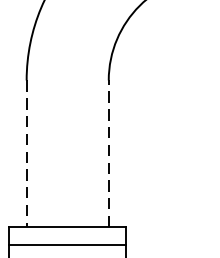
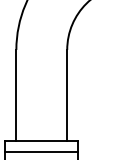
line: (109, 152) -> (67, 94), dashed -> solid
line: (26, 154) -> (16, 95), dashed -> solid

